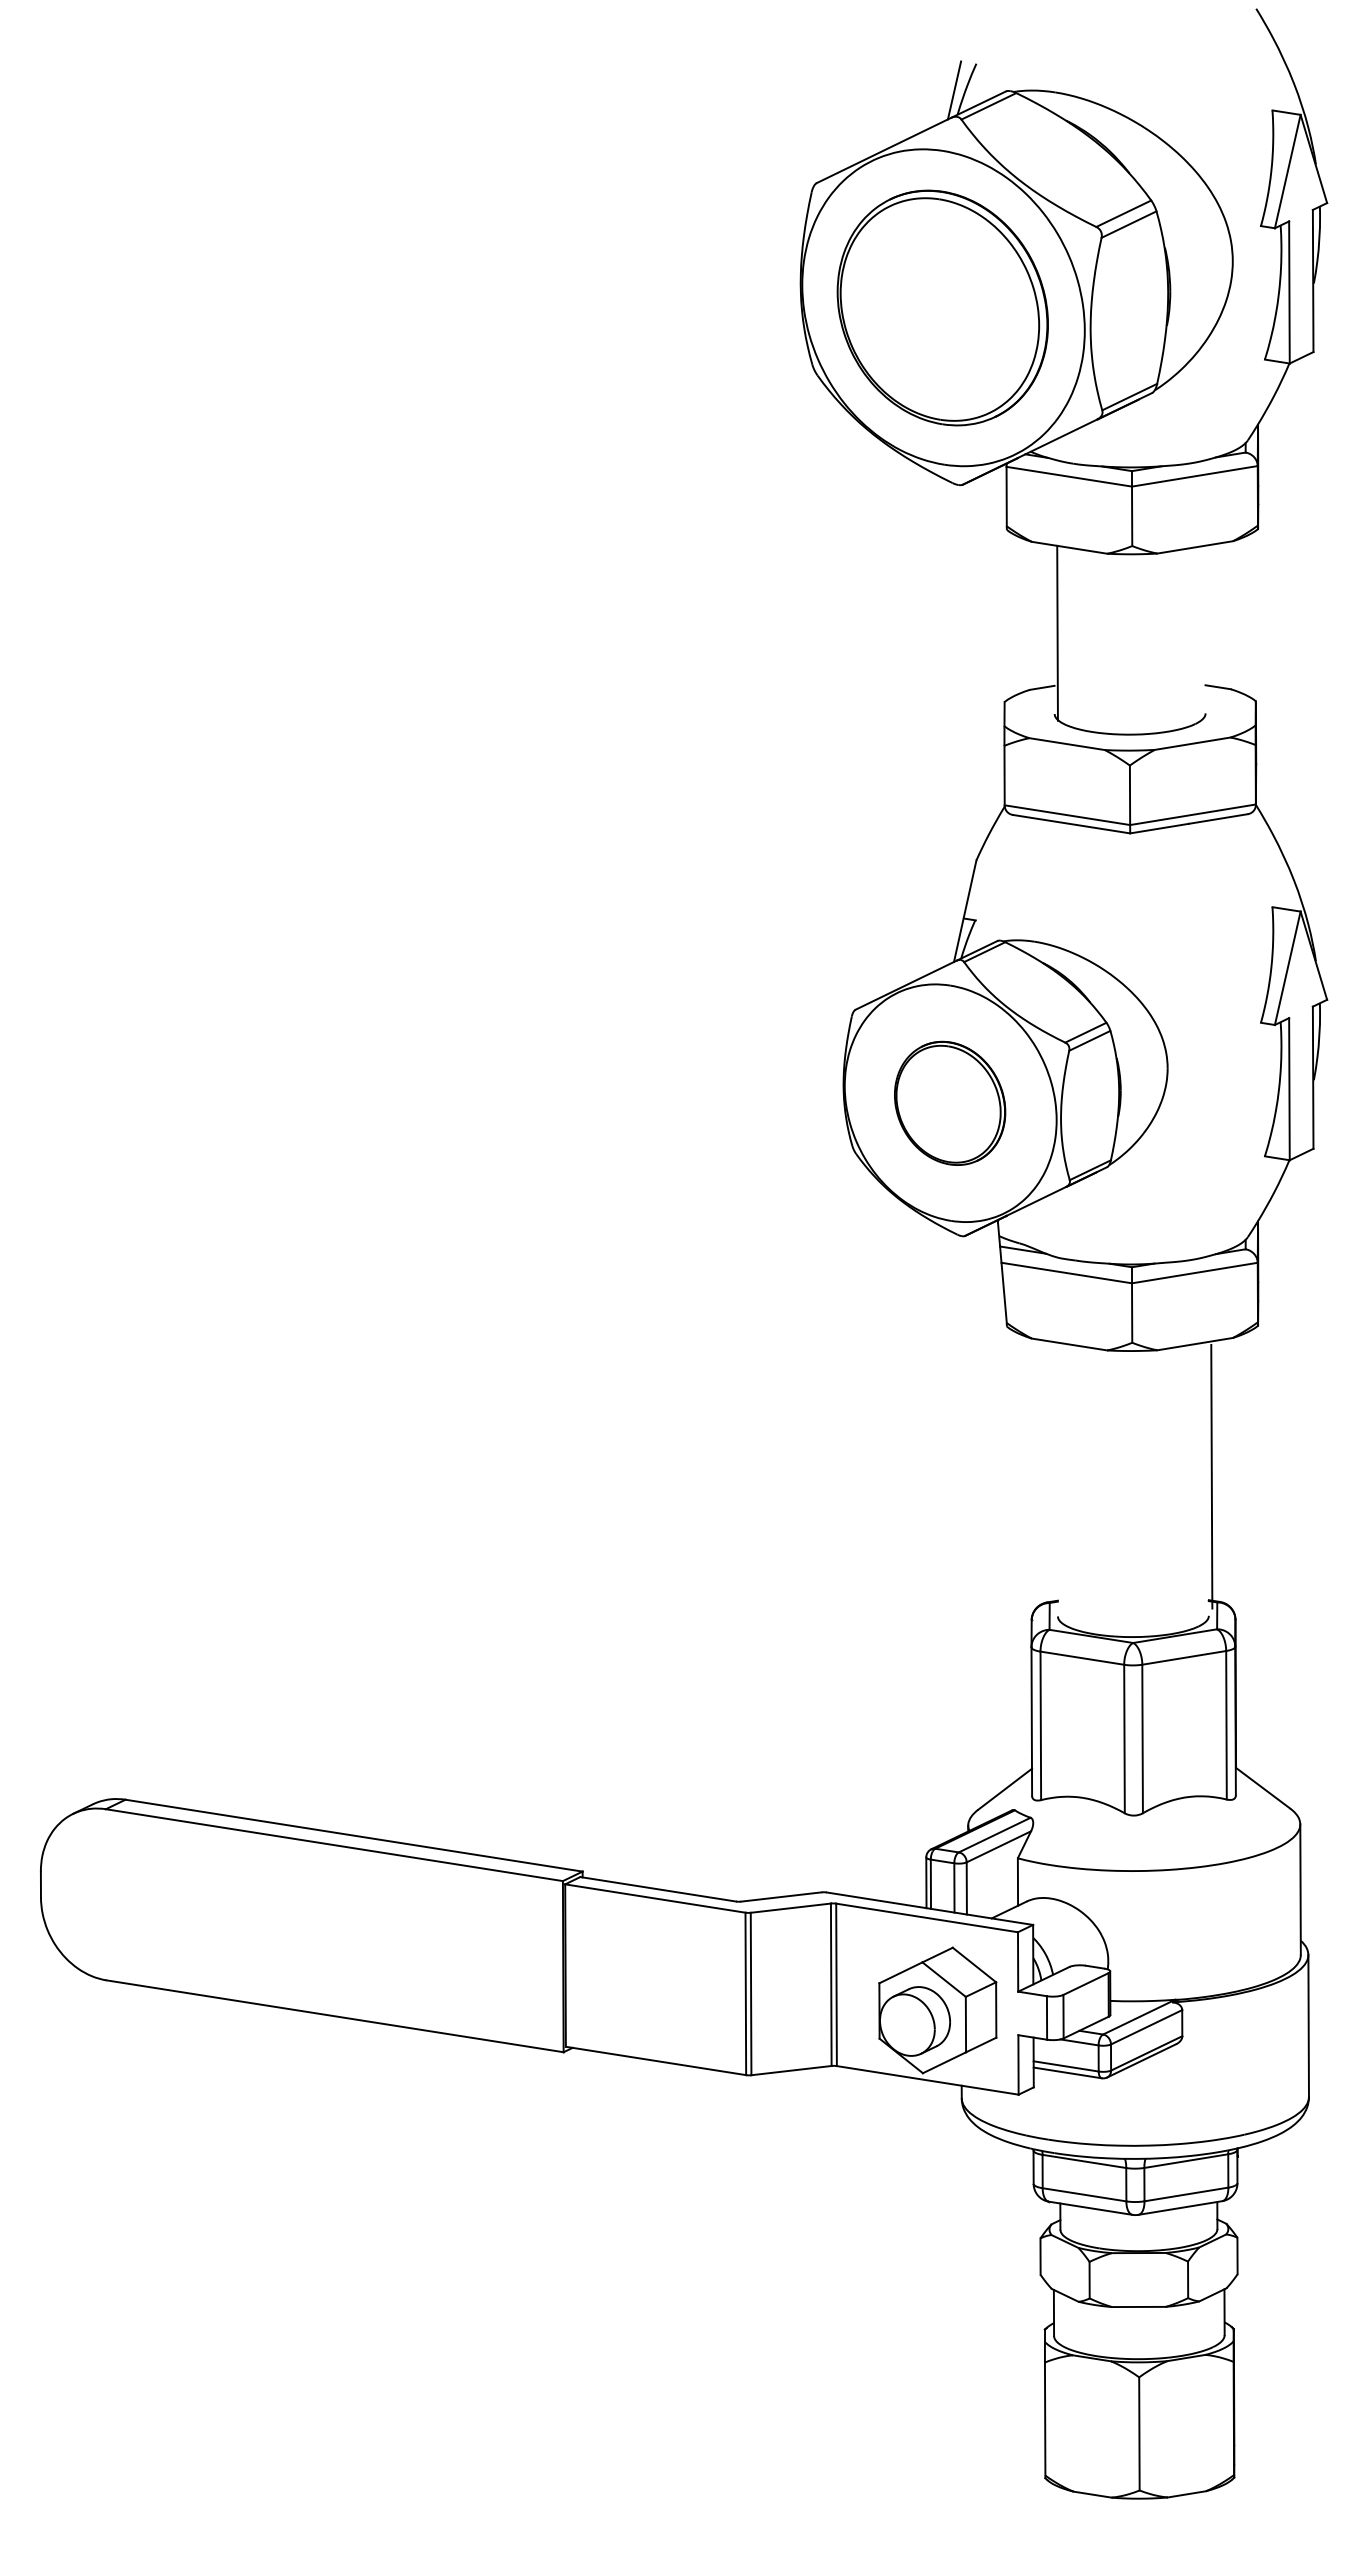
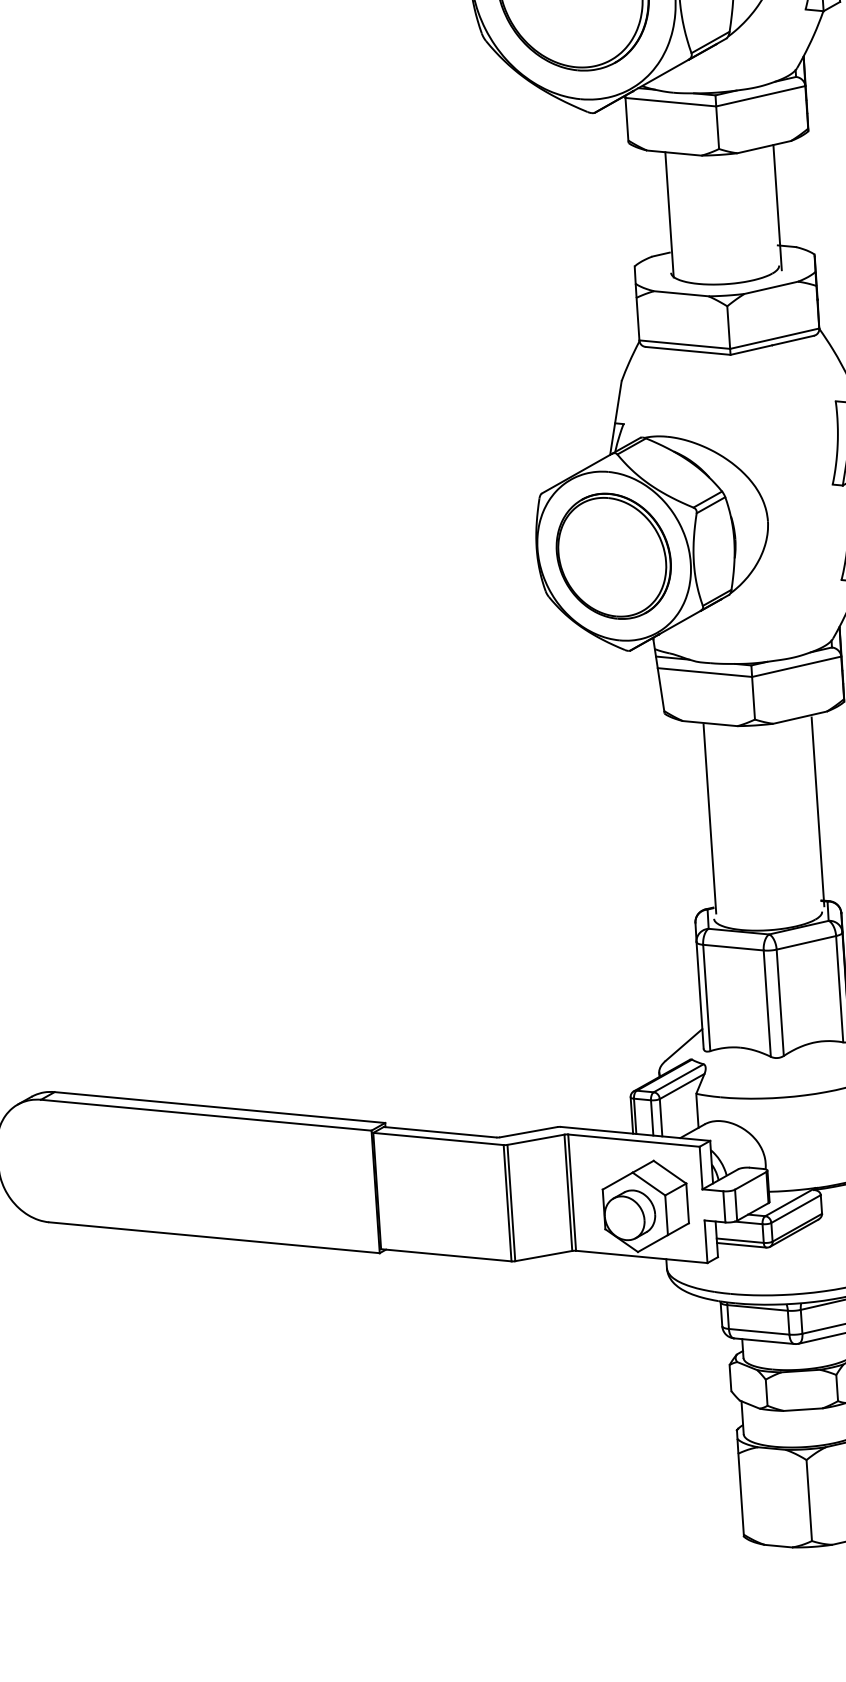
line: (1208, 632) -> (777, 207), added
part: (949, 1103) -> (613, 556), size x1.43
line: (1060, 1477) -> (709, 819), added

